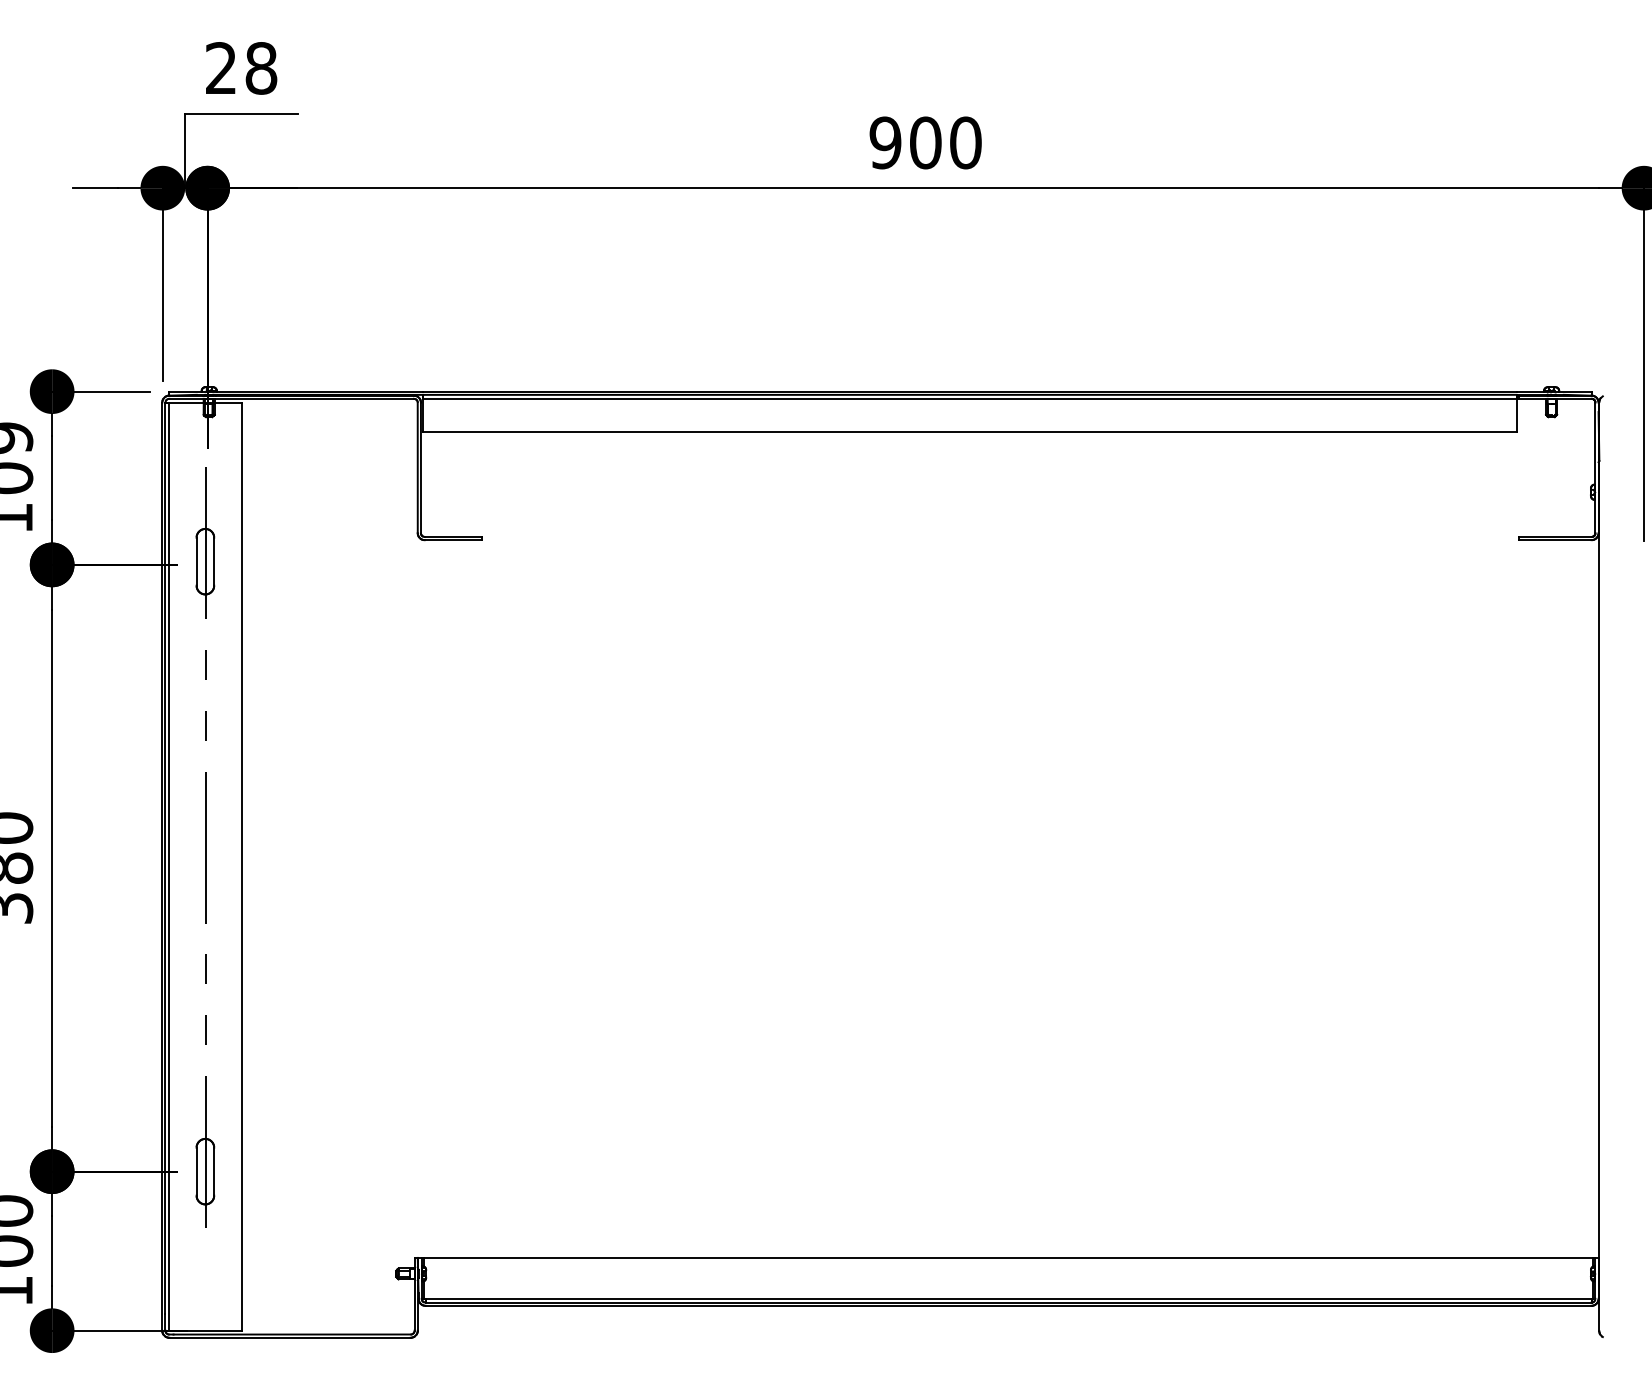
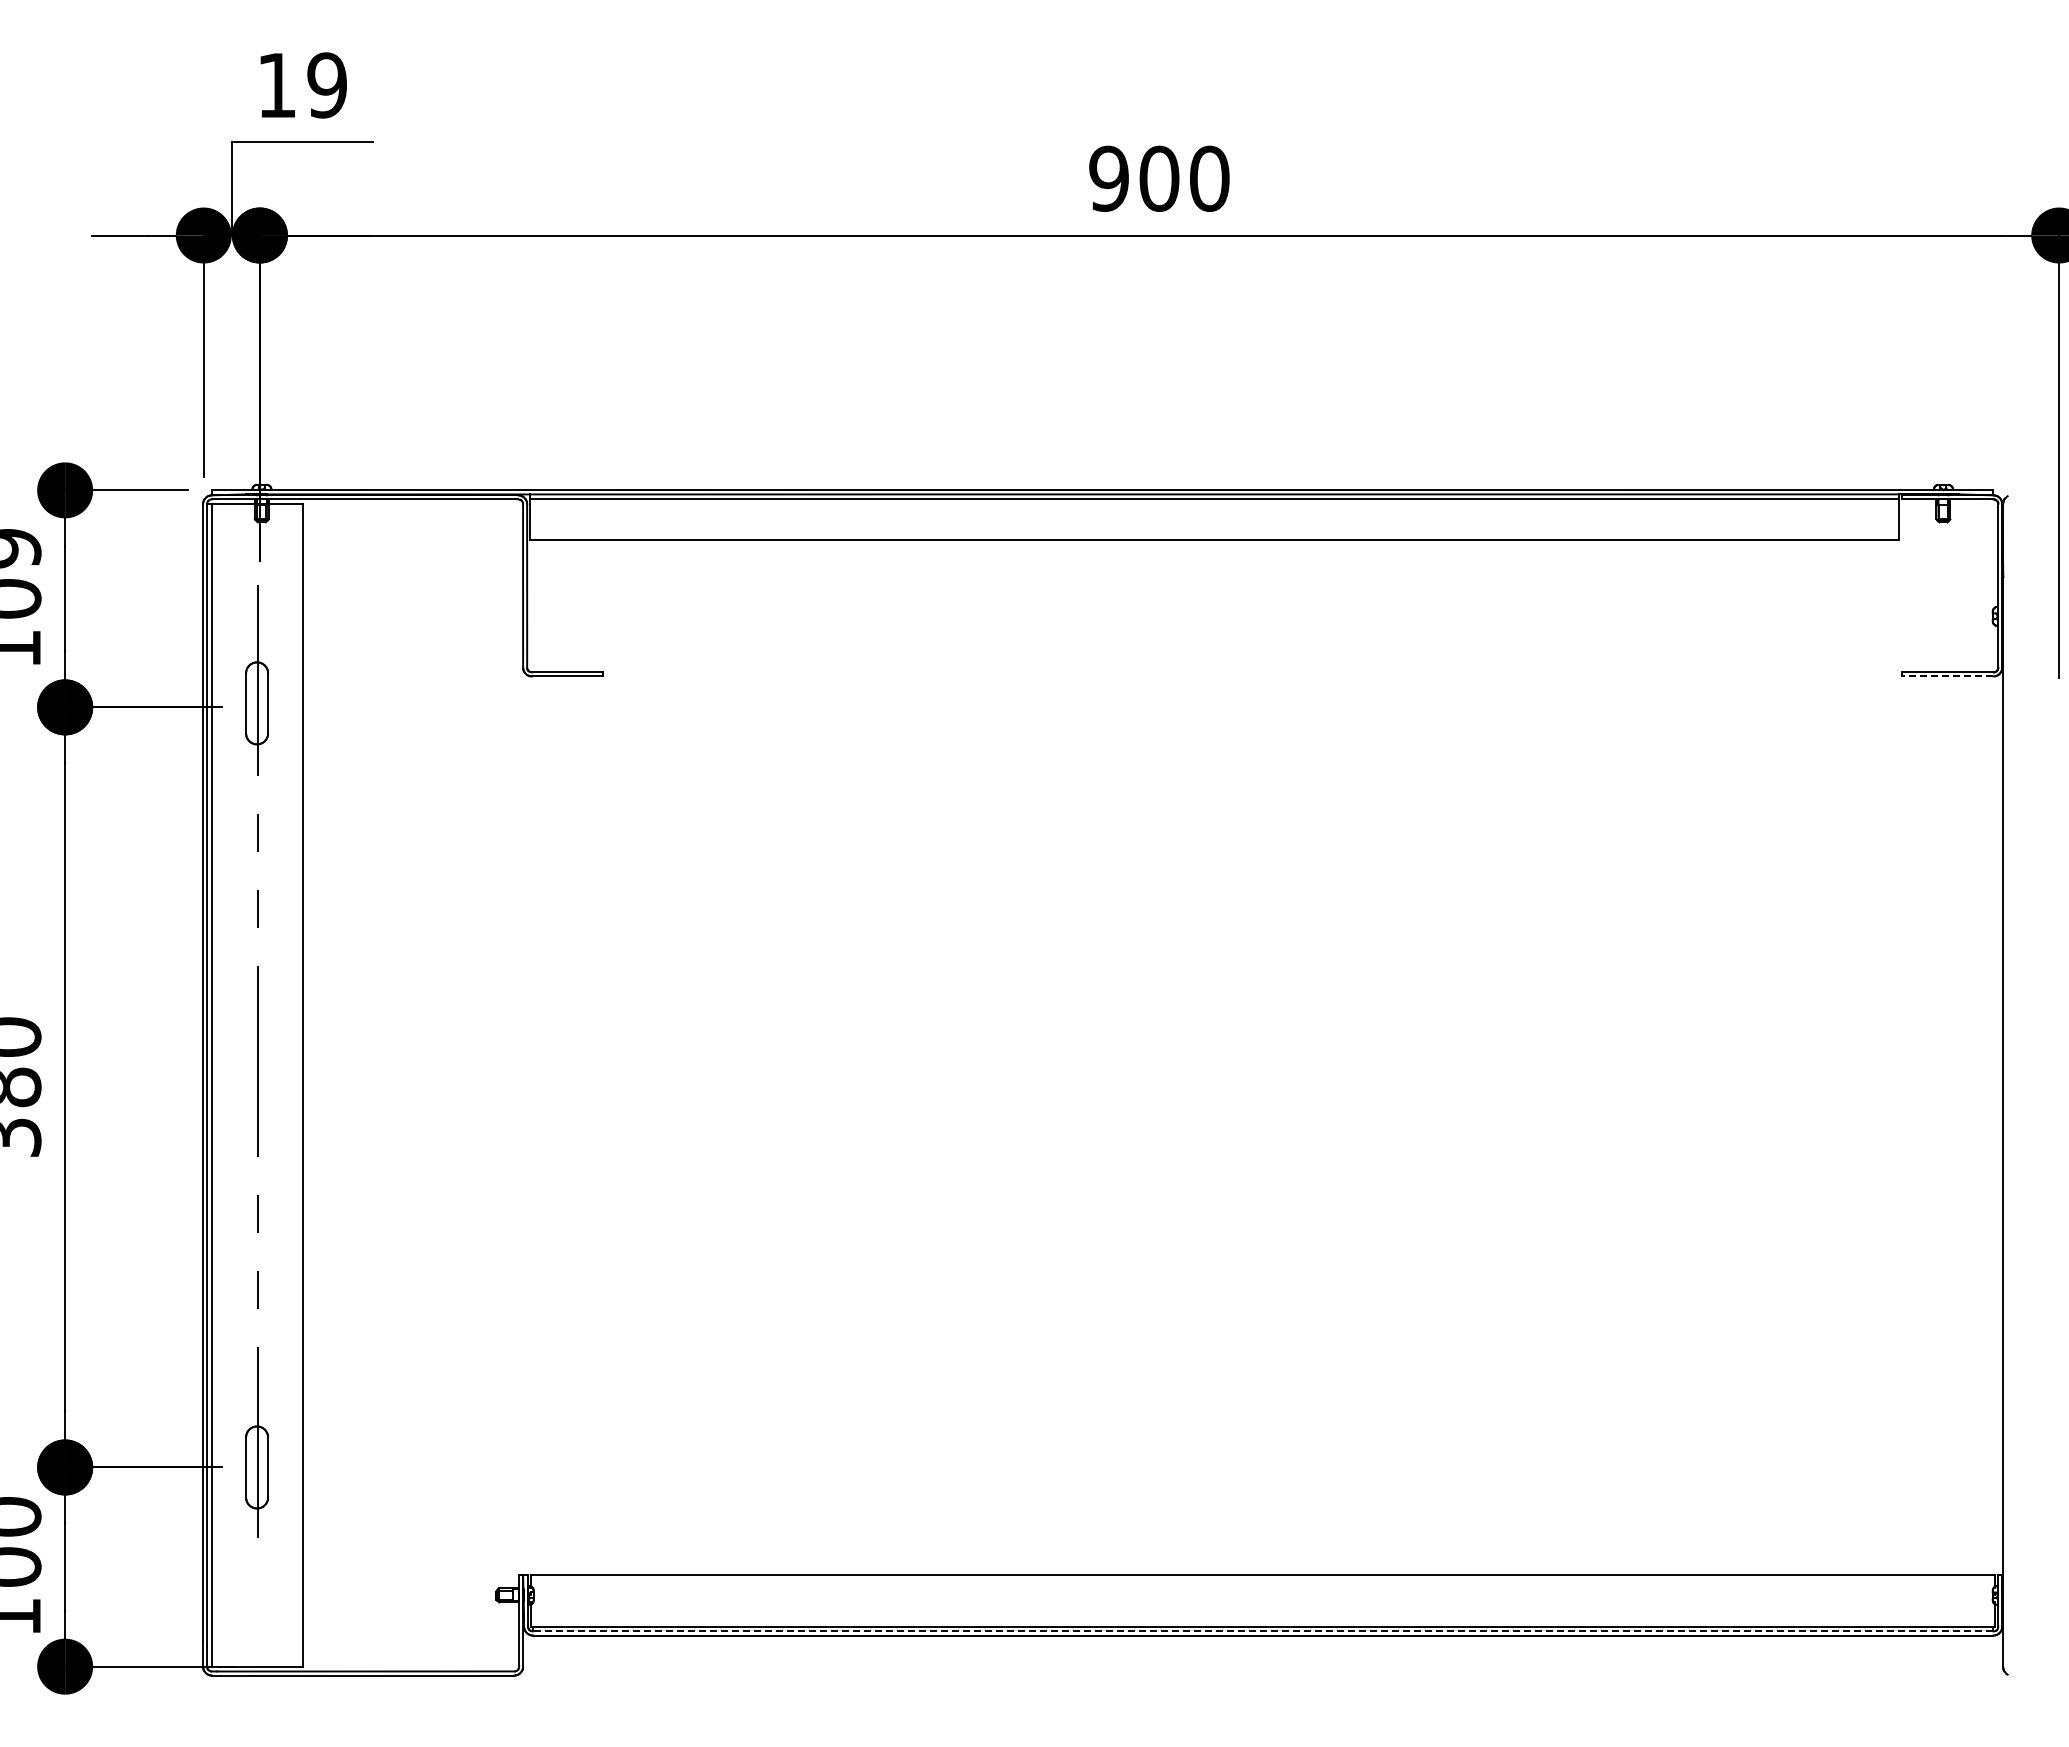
text: (241, 68) -> (302, 85), 28 -> 19
line: (1554, 540) -> (1947, 676), solid -> dashed
line: (1008, 1302) -> (1262, 1631), solid -> dashed

